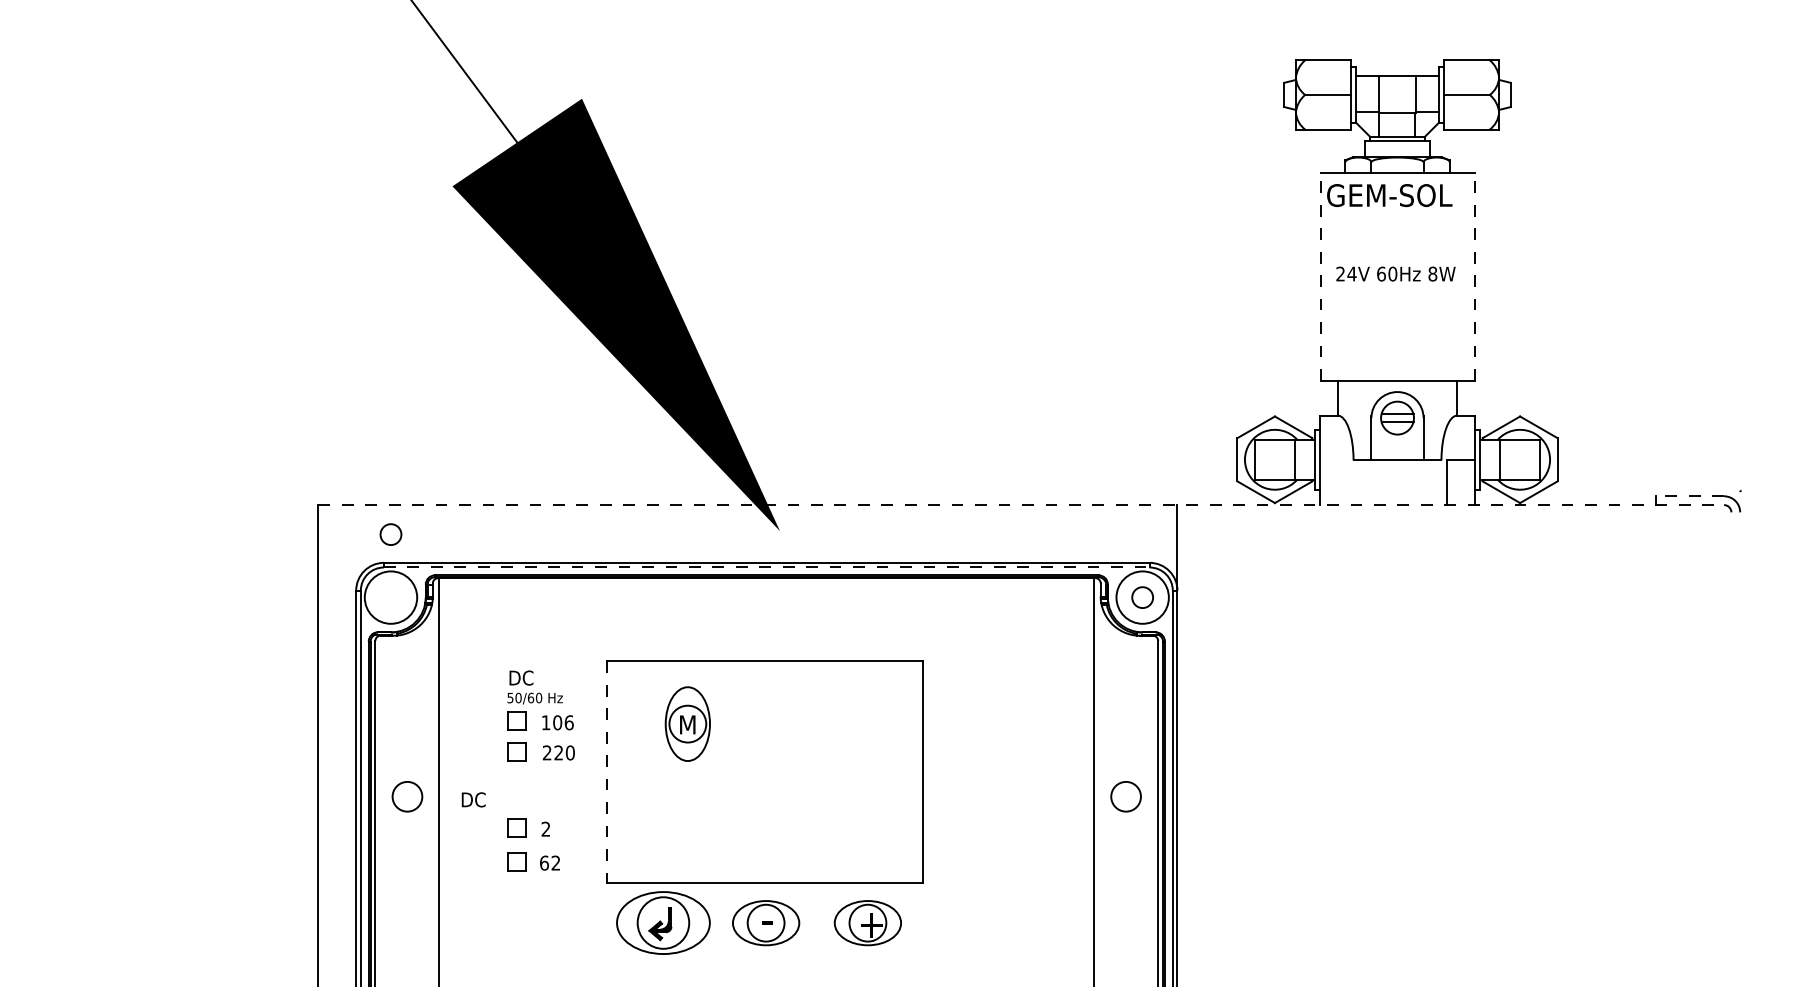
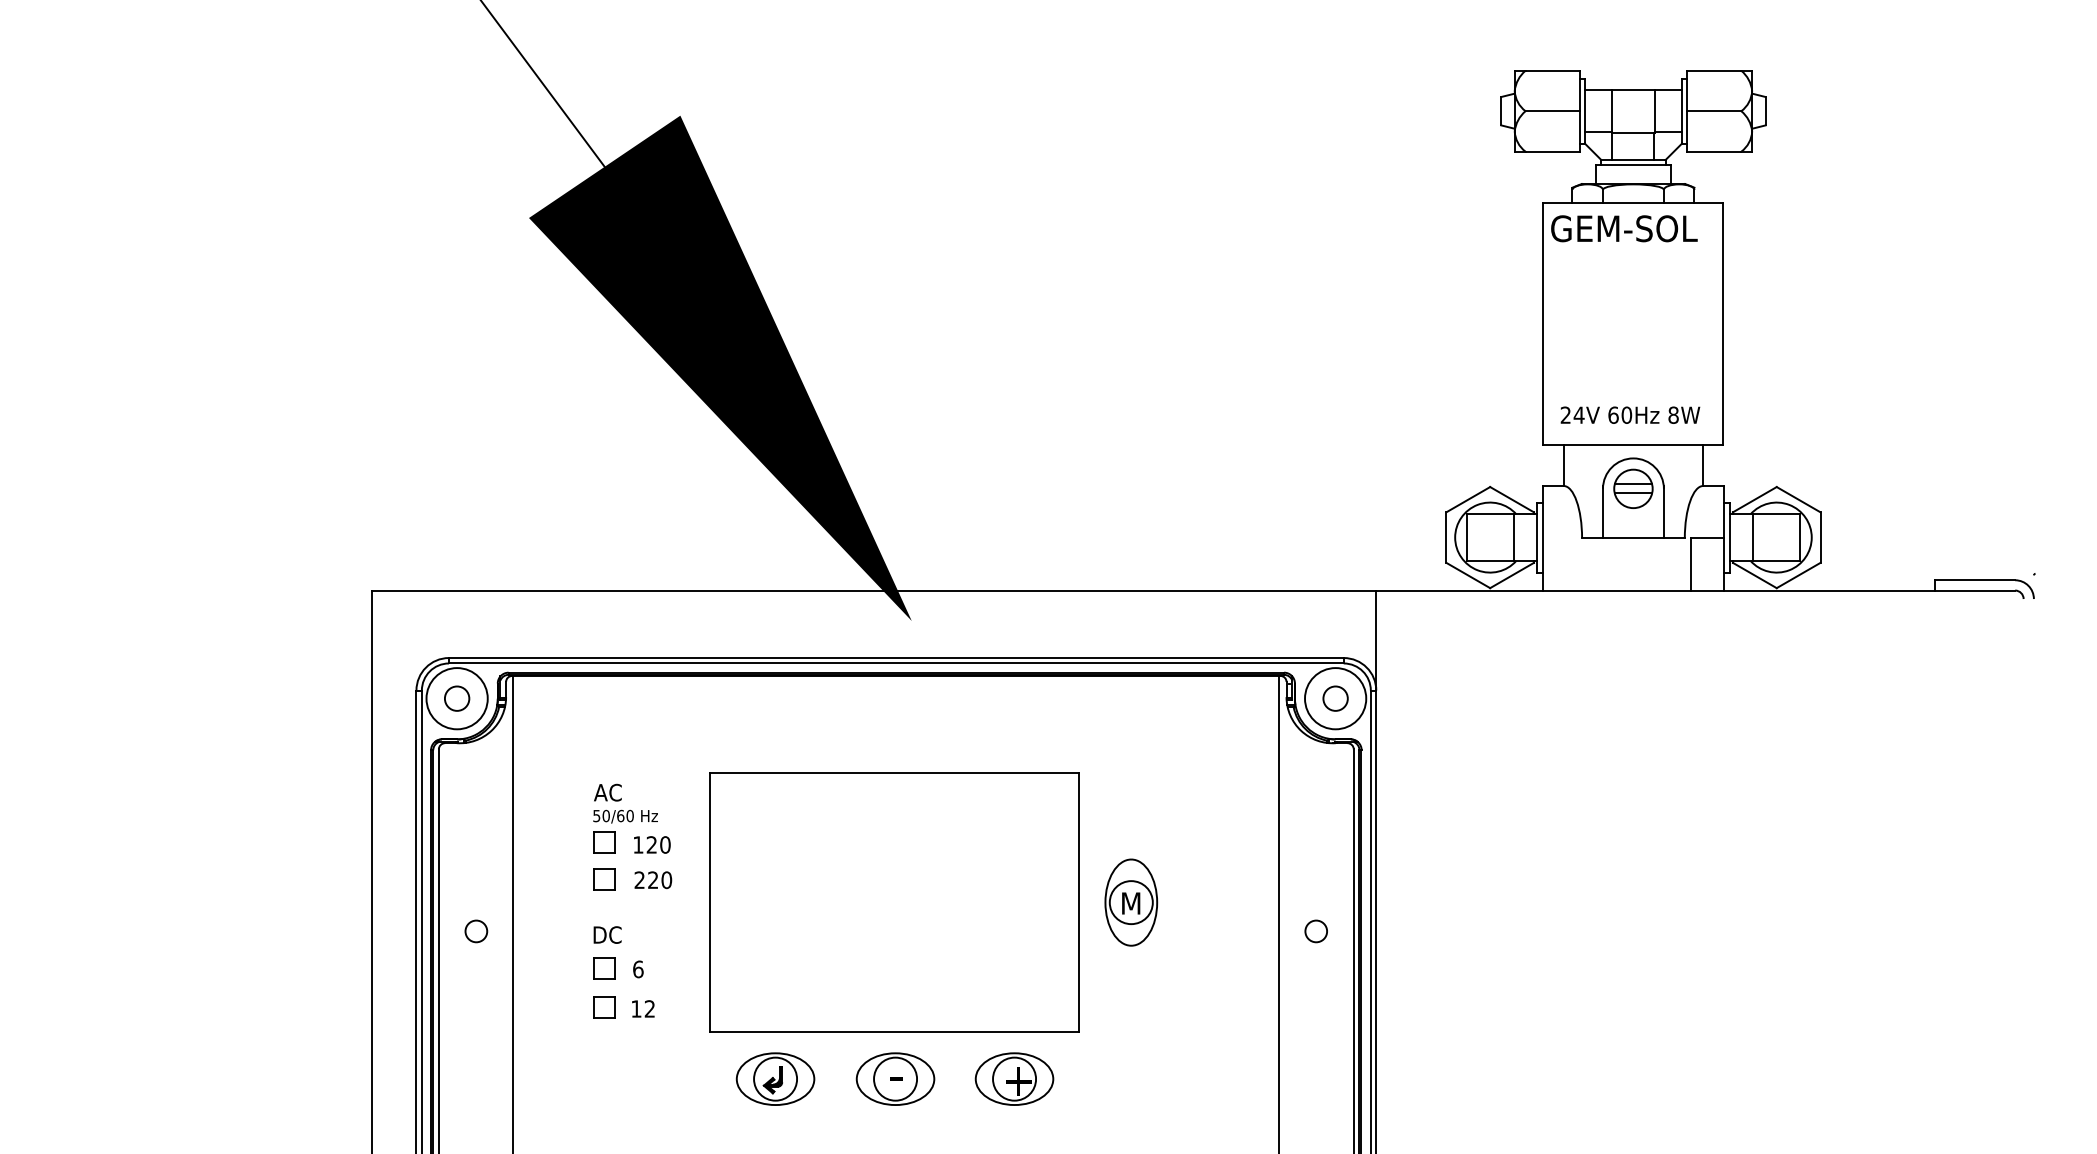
text: (1395, 273) -> (1629, 414), moved
line: (1320, 277) -> (1543, 324), dashed -> solid
line: (1474, 277) -> (1723, 324), dashed -> solid
line: (1689, 496) -> (1974, 580), dashed -> solid
line: (1021, 505) -> (1194, 591), dashed -> solid
circle: (390, 534) -> (456, 698), moved
line: (766, 567) -> (895, 663), dashed -> solid
text: (520, 677) -> (608, 792), DC -> AC
text: (563, 722) -> (658, 844), 106 -> 120
part: (687, 723) -> (1130, 901), moved
line: (607, 772) -> (710, 903), dashed -> solid
circle: (407, 796) -> (476, 931), size x0.62
circle: (1125, 796) -> (1315, 931), size x0.62
text: (473, 799) -> (607, 934), moved
text: (545, 828) -> (637, 968), 2 -> 6
text: (544, 862) -> (636, 1008), 62 -> 12
part: (663, 923) -> (775, 1079), size x0.71

